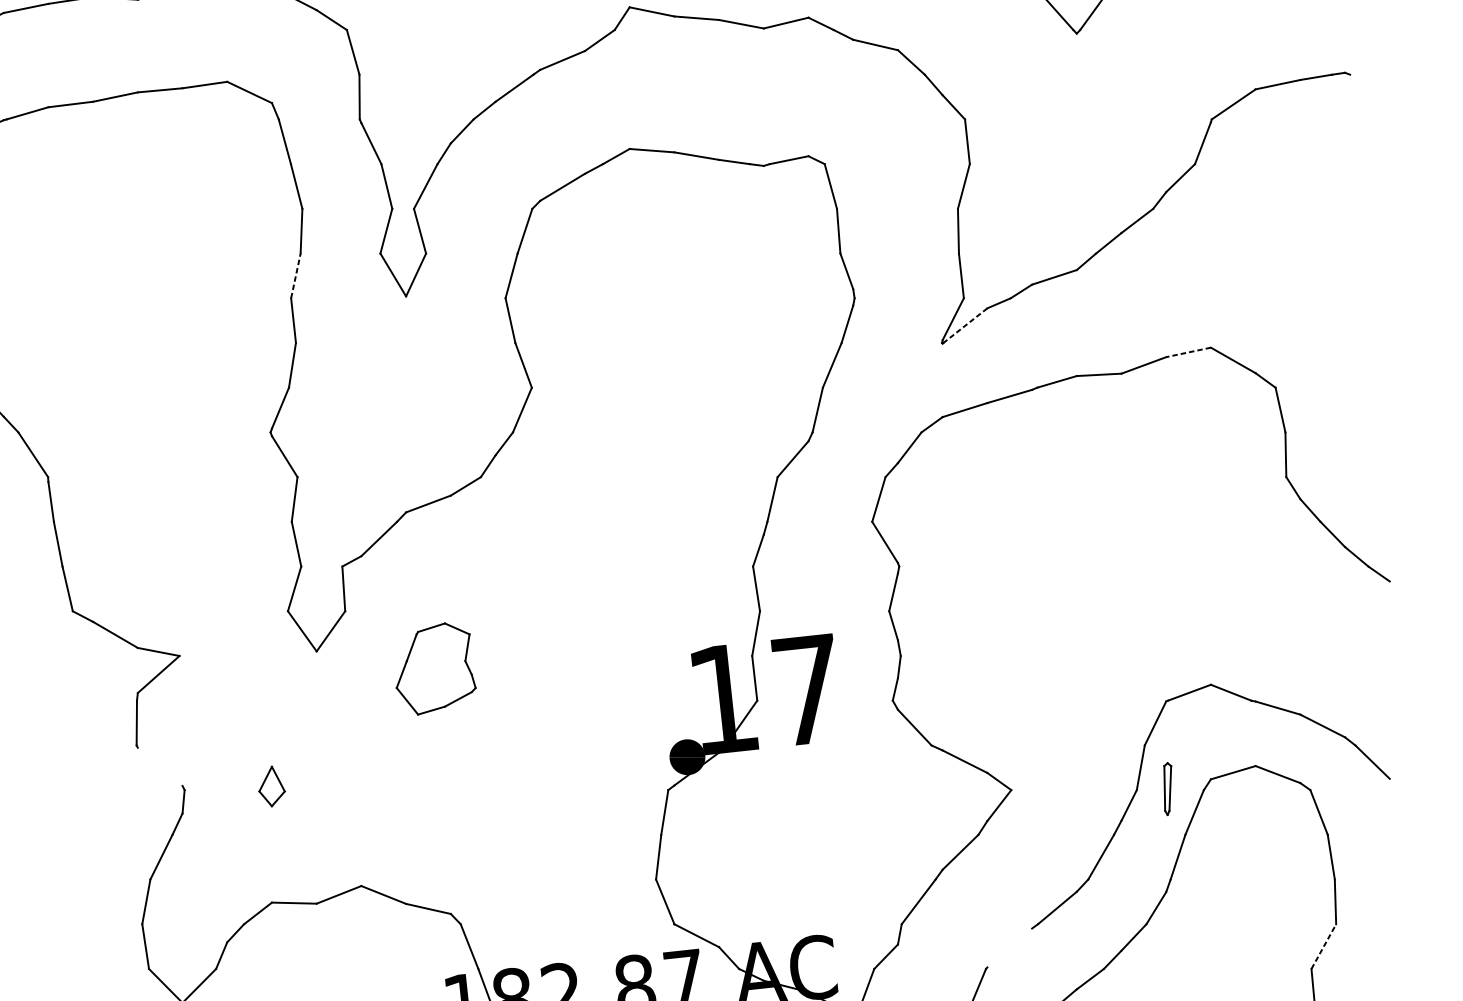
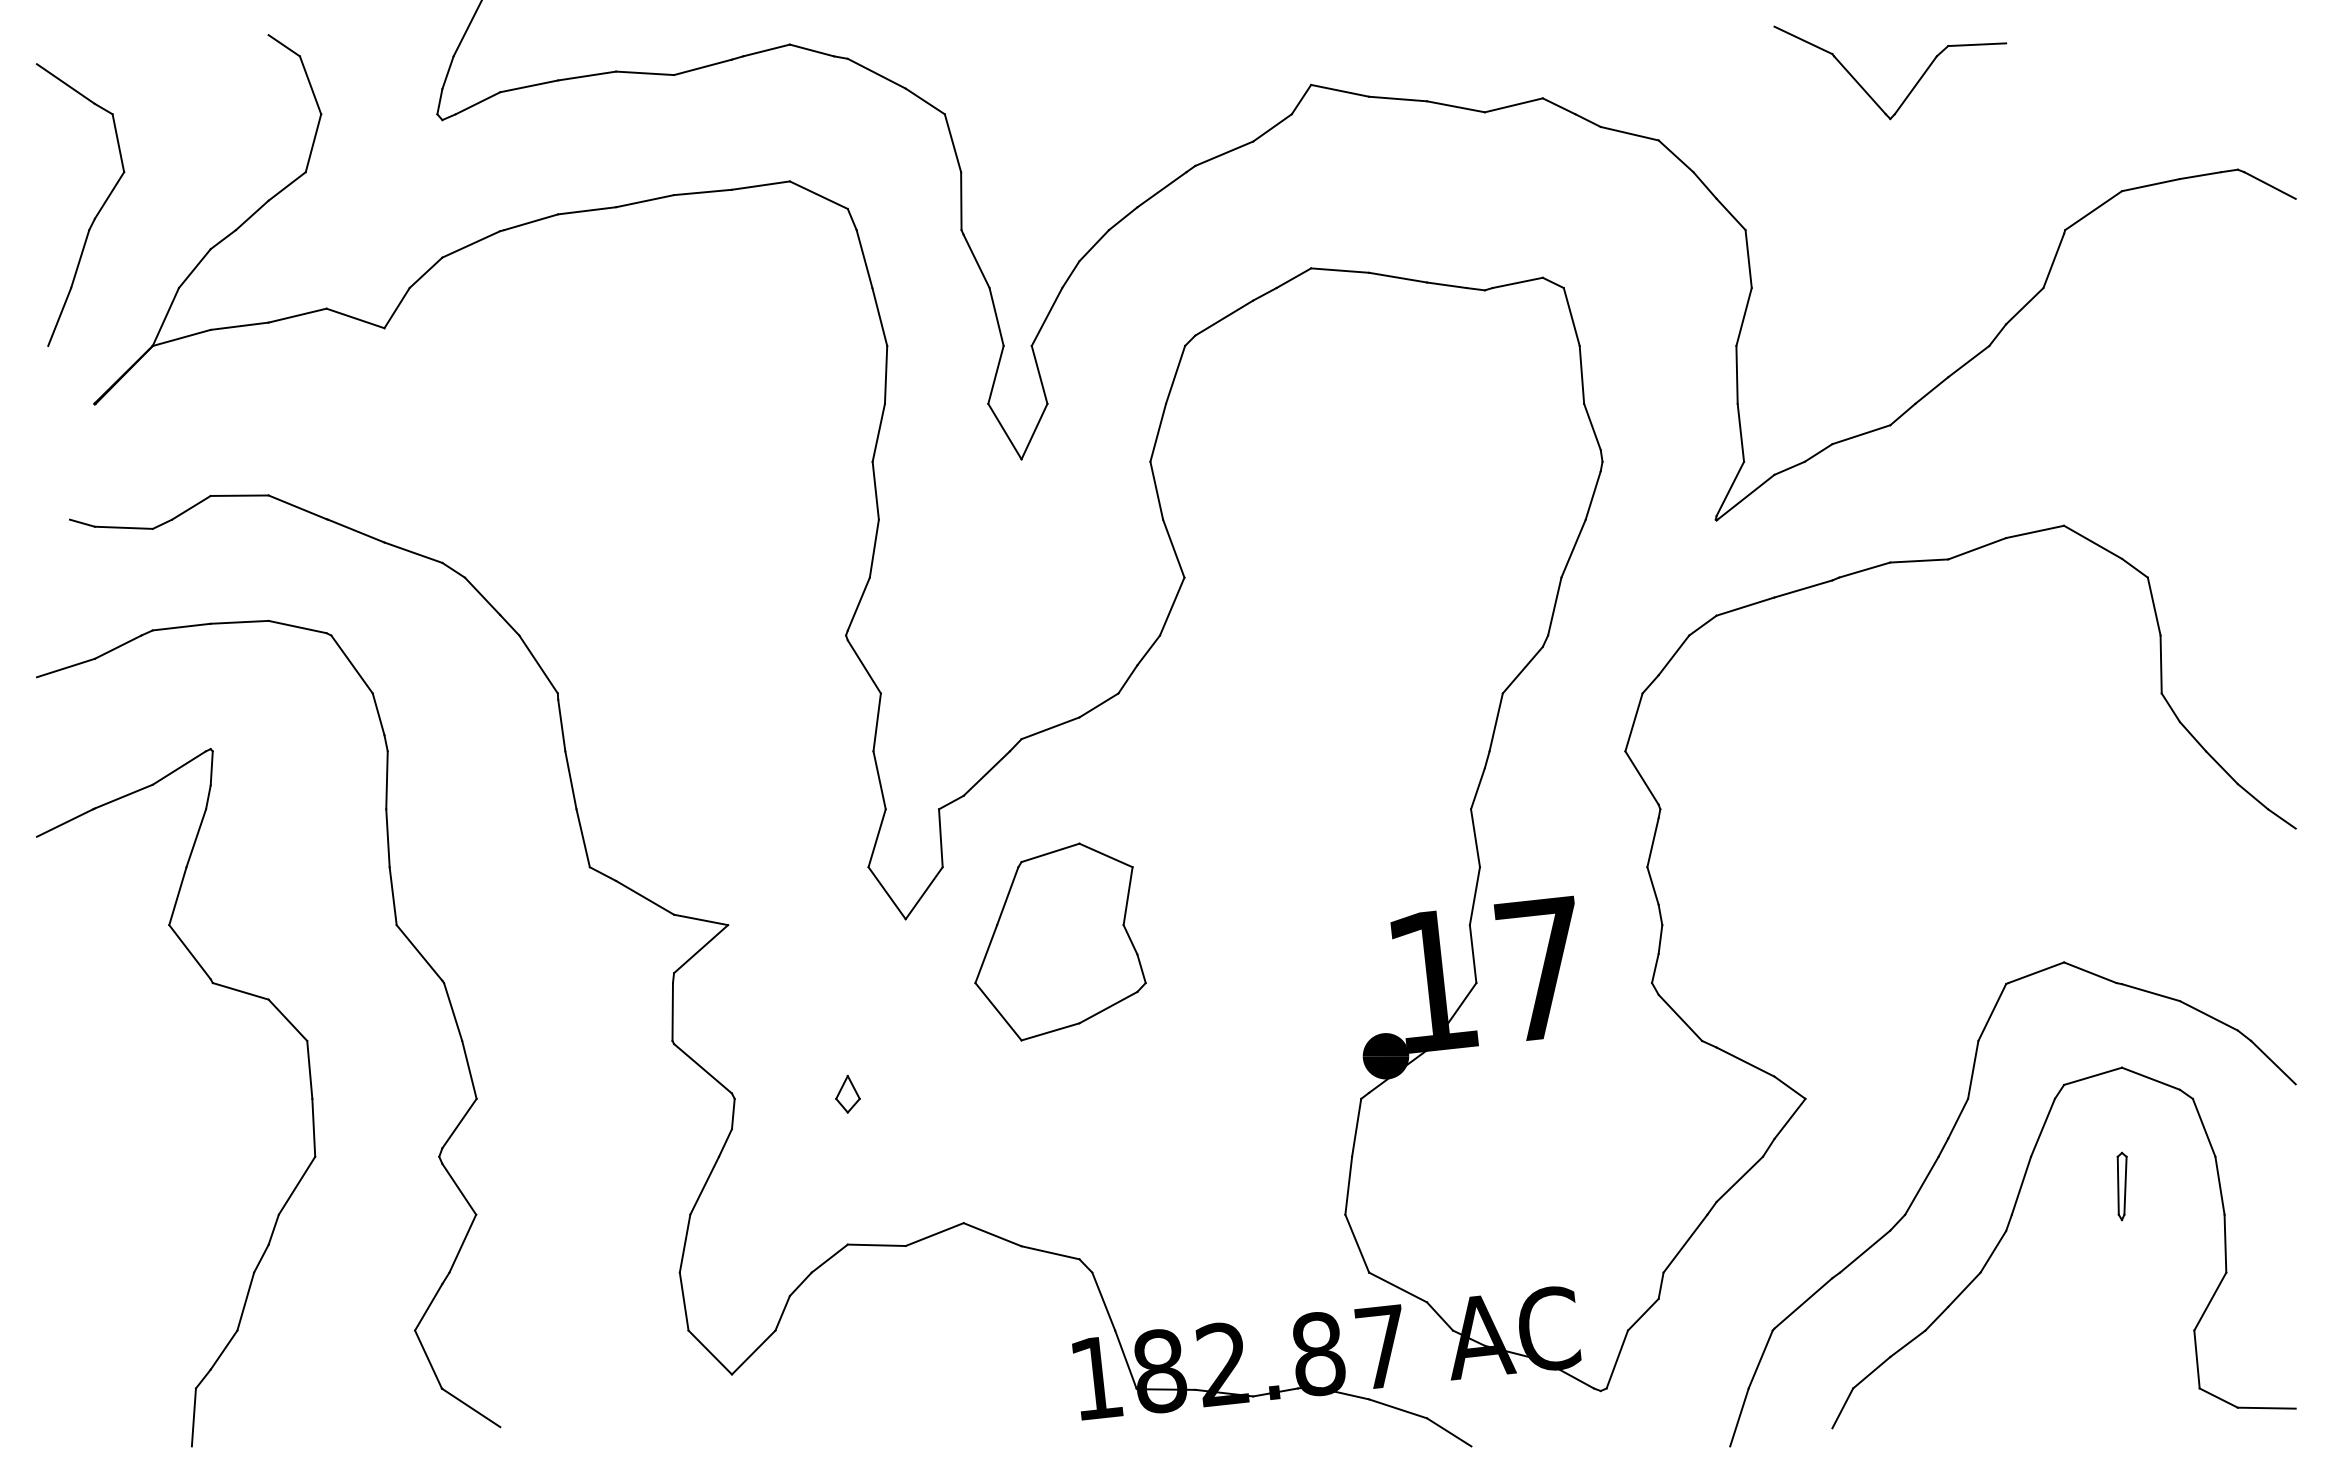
line: (1369, 84) -> (2269, 185), added
line: (295, 275) -> (878, 432), dashed -> solid
line: (964, 325) -> (1745, 497), dashed -> solid
line: (1188, 352) -> (2035, 531), dashed -> solid
part: (436, 668) -> (1060, 941), size x1.67
line: (159, 766) -> (702, 1068), added
part: (271, 786) -> (847, 1094), size x0.71
part: (1167, 789) -> (2121, 1186), moved
line: (1323, 946) -> (2210, 1301), dashed -> solid
line: (1009, 948) -> (1803, 1303), added

